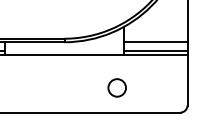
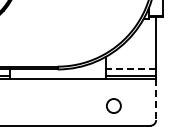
line: (155, 42) -> (130, 69), solid -> dashed
line: (187, 81) -> (156, 100), solid -> dashed
circle: (116, 87) -> (113, 105), moved

